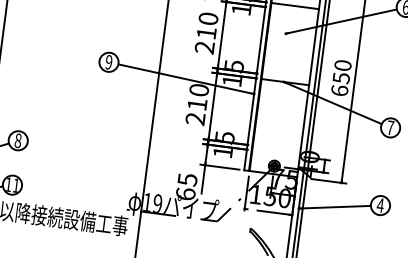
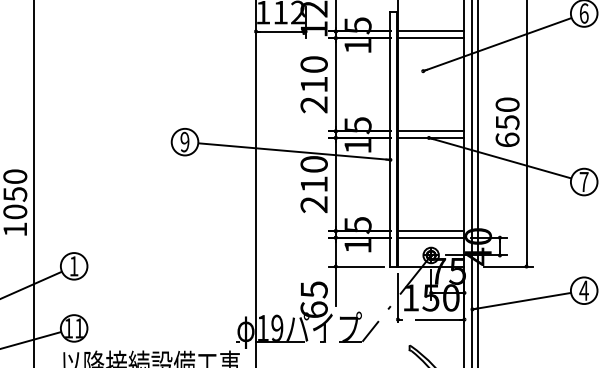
line: (294, 11) -> (430, 38), added
line: (285, 77) -> (430, 131), added
text: (17, 140) -> (73, 266), 8 -> 1
line: (276, 148) -> (430, 231), added
line: (275, 153) -> (430, 237), added

